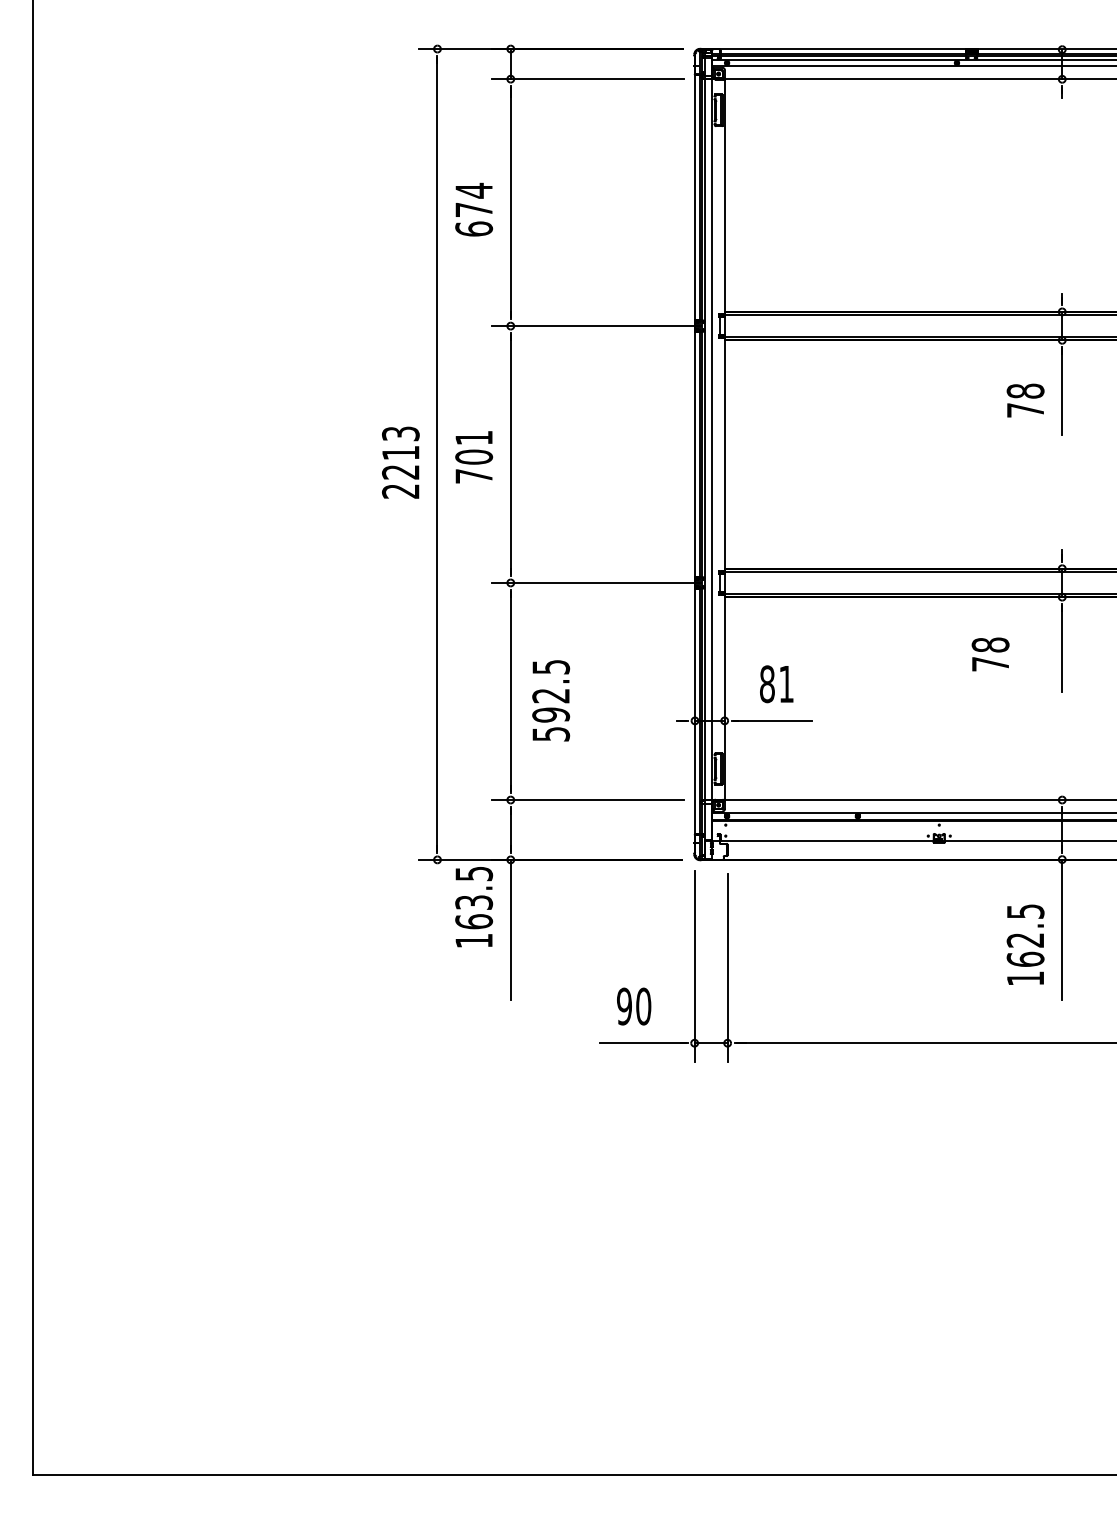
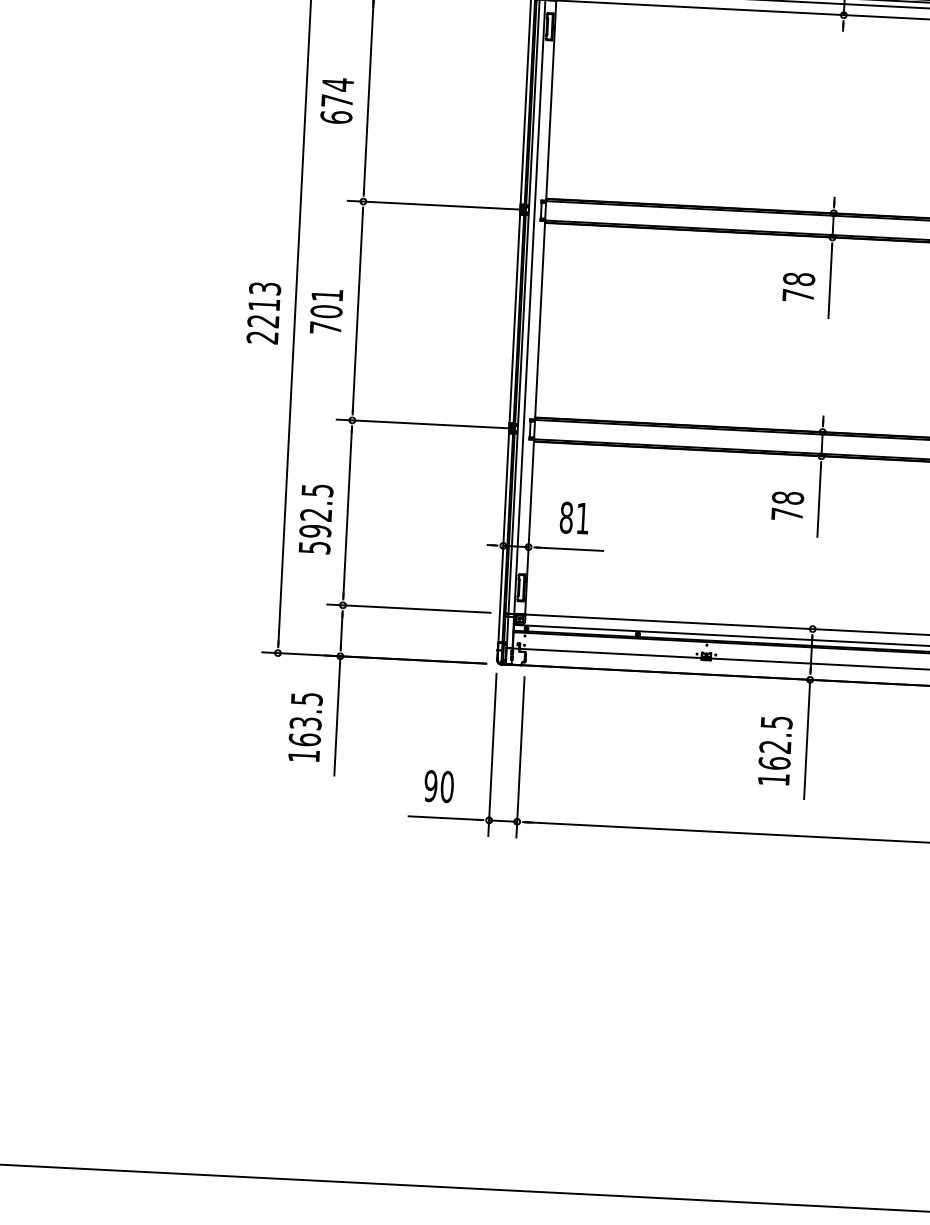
text: (990, 654) -> (787, 506), moved
text: (551, 700) -> (316, 518), moved
text: (474, 907) -> (305, 727), moved

